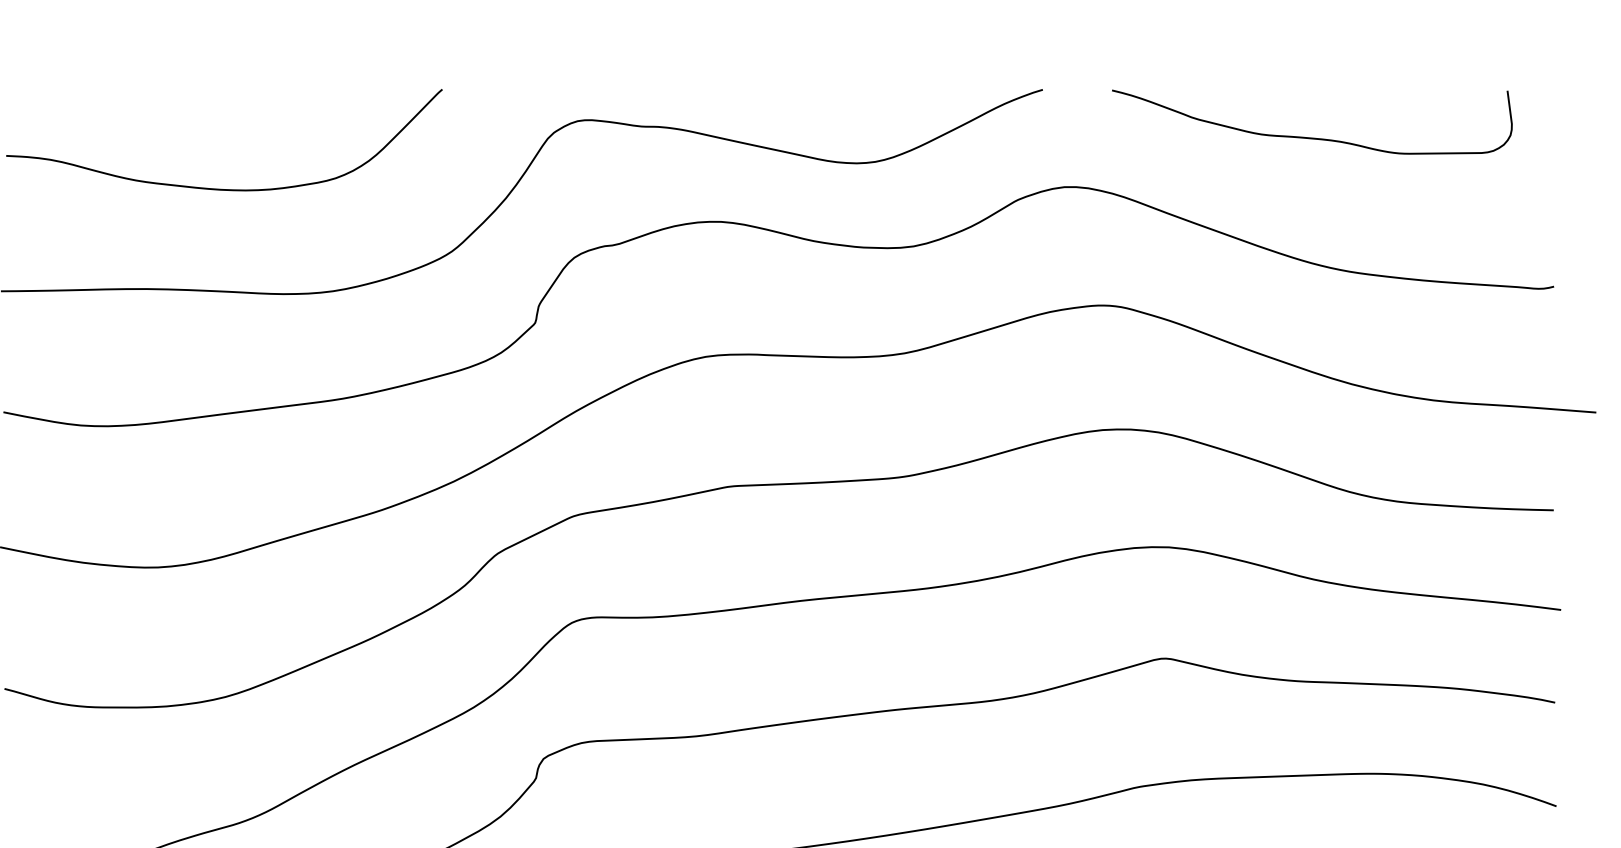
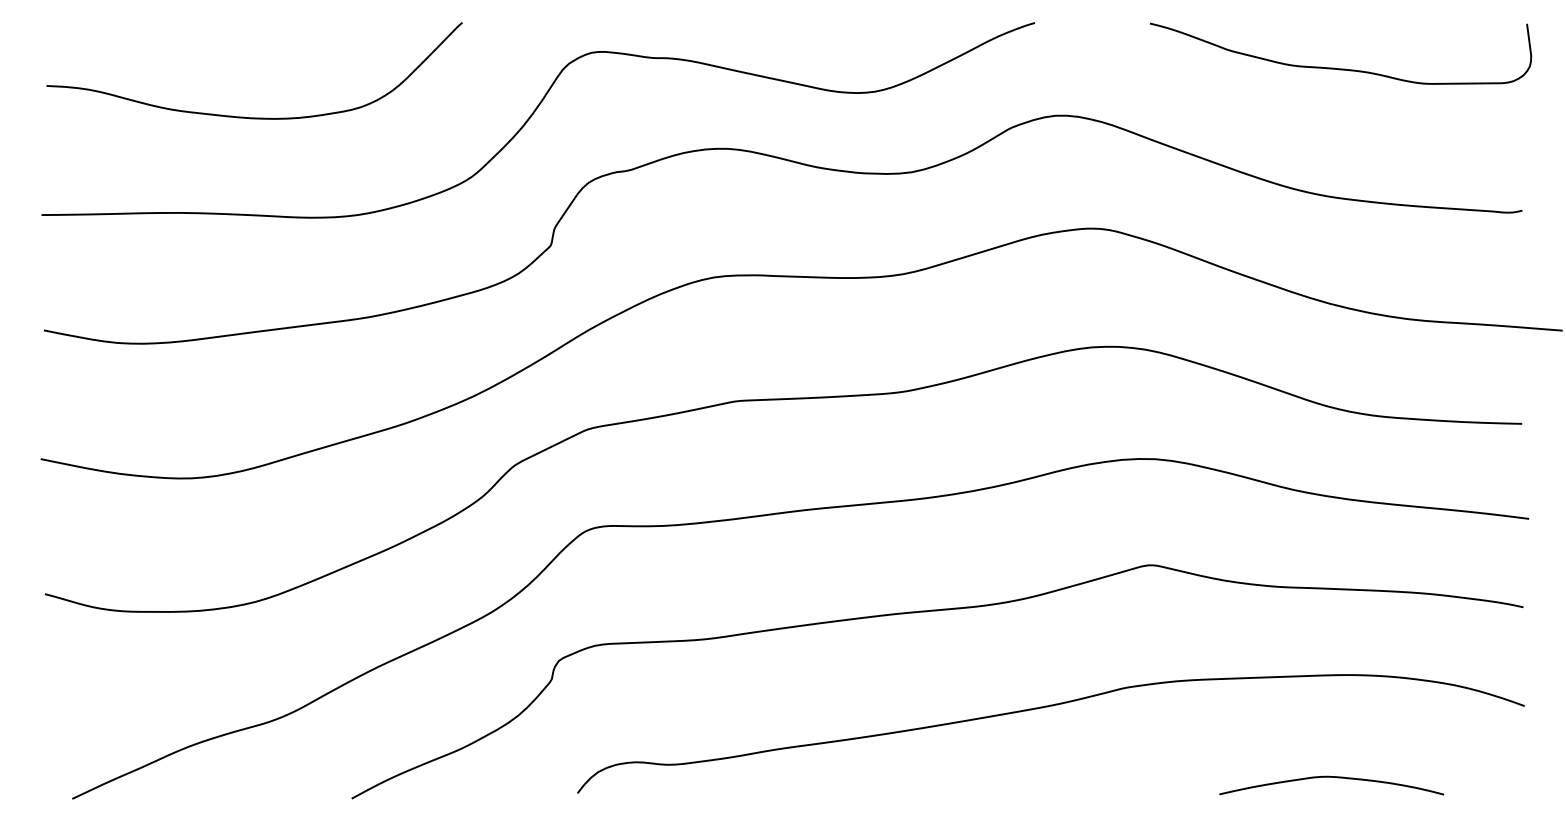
curve: (1312, 137) -> (1341, 68), moved

